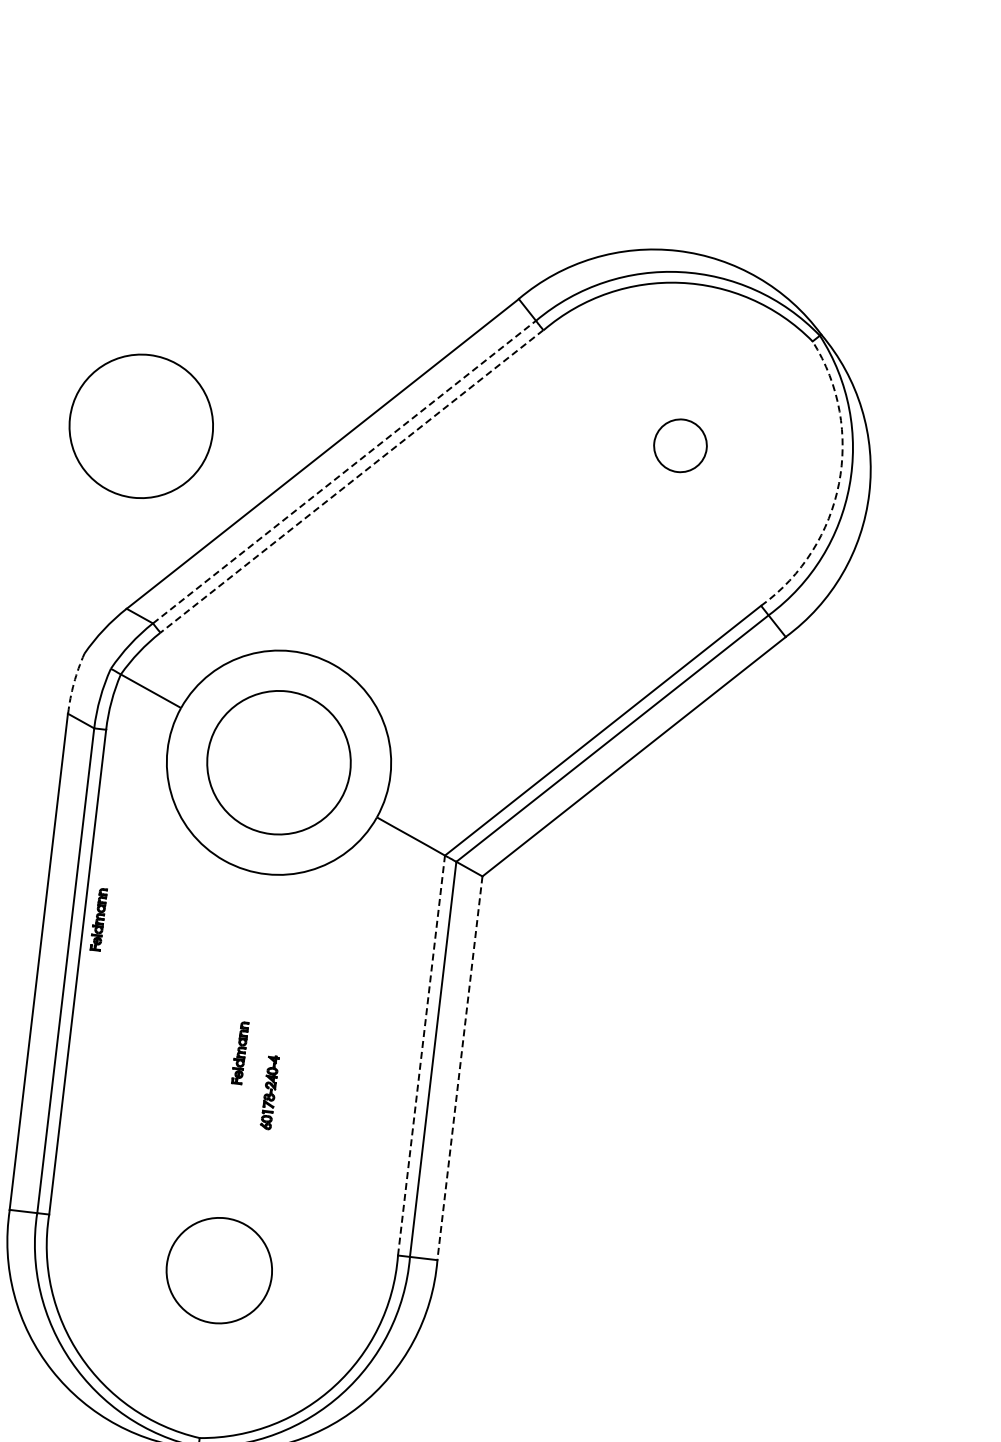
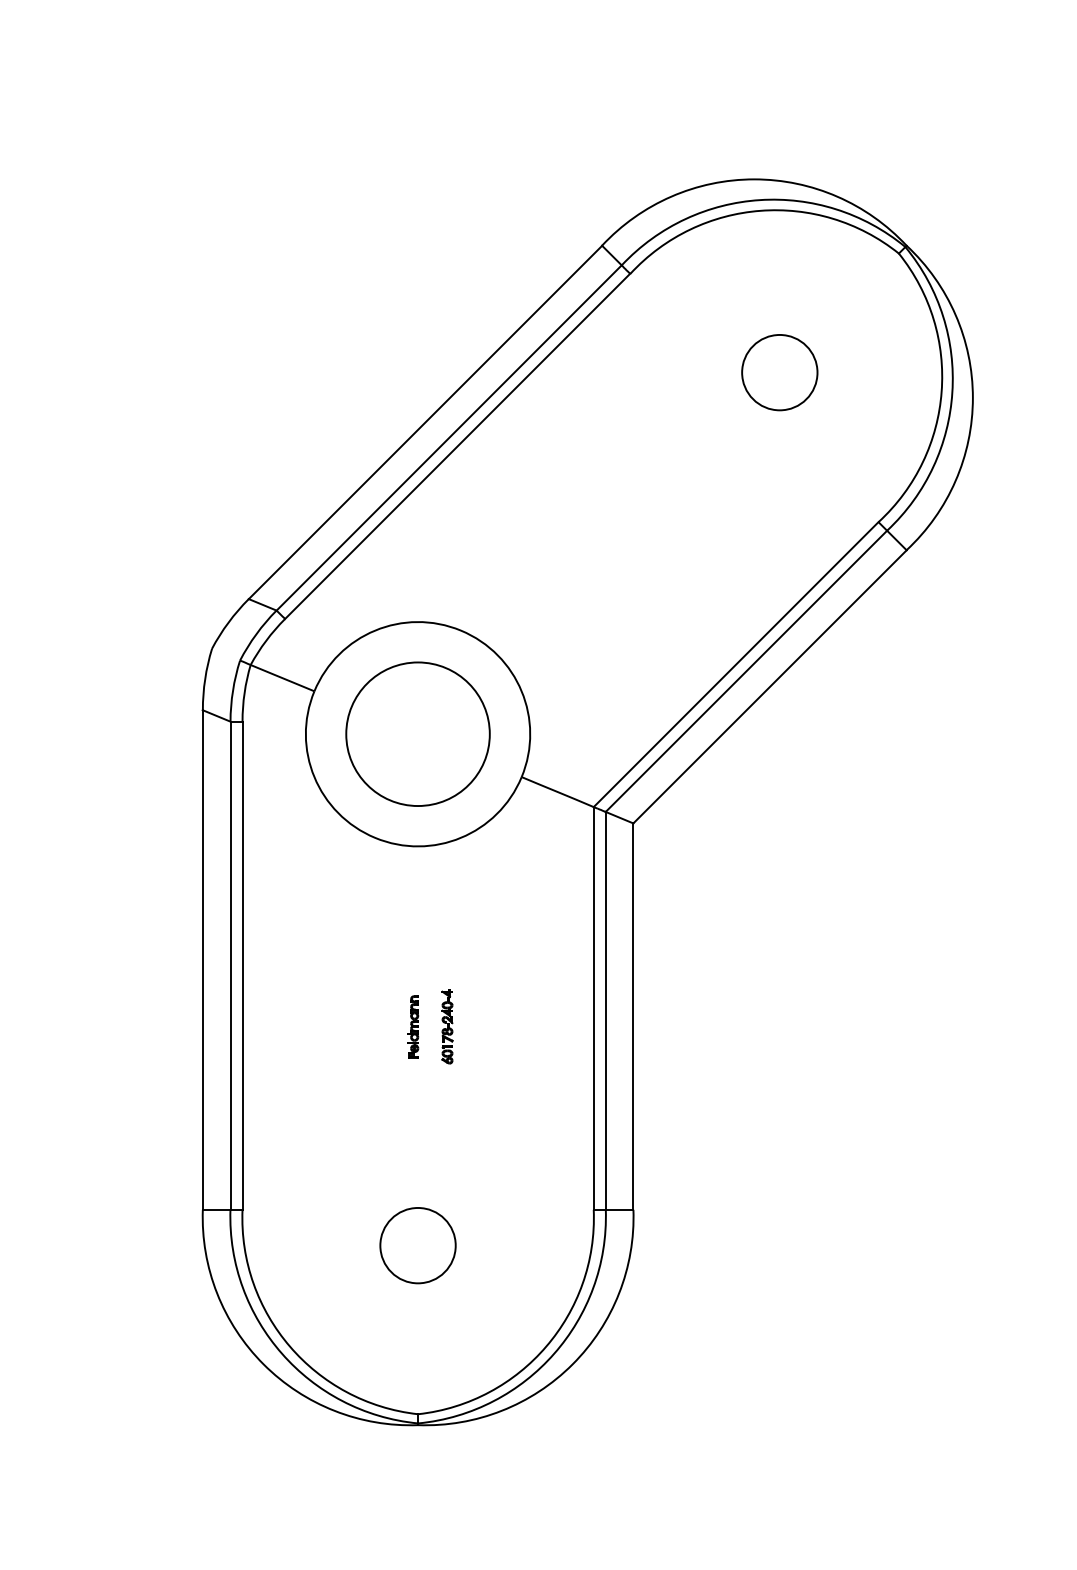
circle: (140, 425) -> (241, 415), removed
circle: (680, 445) -> (779, 372), size x1.43
line: (344, 471) -> (449, 437), dashed -> solid
line: (351, 481) -> (457, 446), dashed -> solid
arc: (838, 483) -> (941, 391), dashed -> solid
arc: (74, 683) -> (205, 679), dashed -> solid
part: (99, 919) -> (257, 910), removed
line: (421, 1054) -> (593, 1007), dashed -> solid
line: (459, 1069) -> (633, 1017), dashed -> solid
part: (269, 1092) -> (447, 1026), moved
circle: (218, 1270) -> (417, 1245), size x0.71

